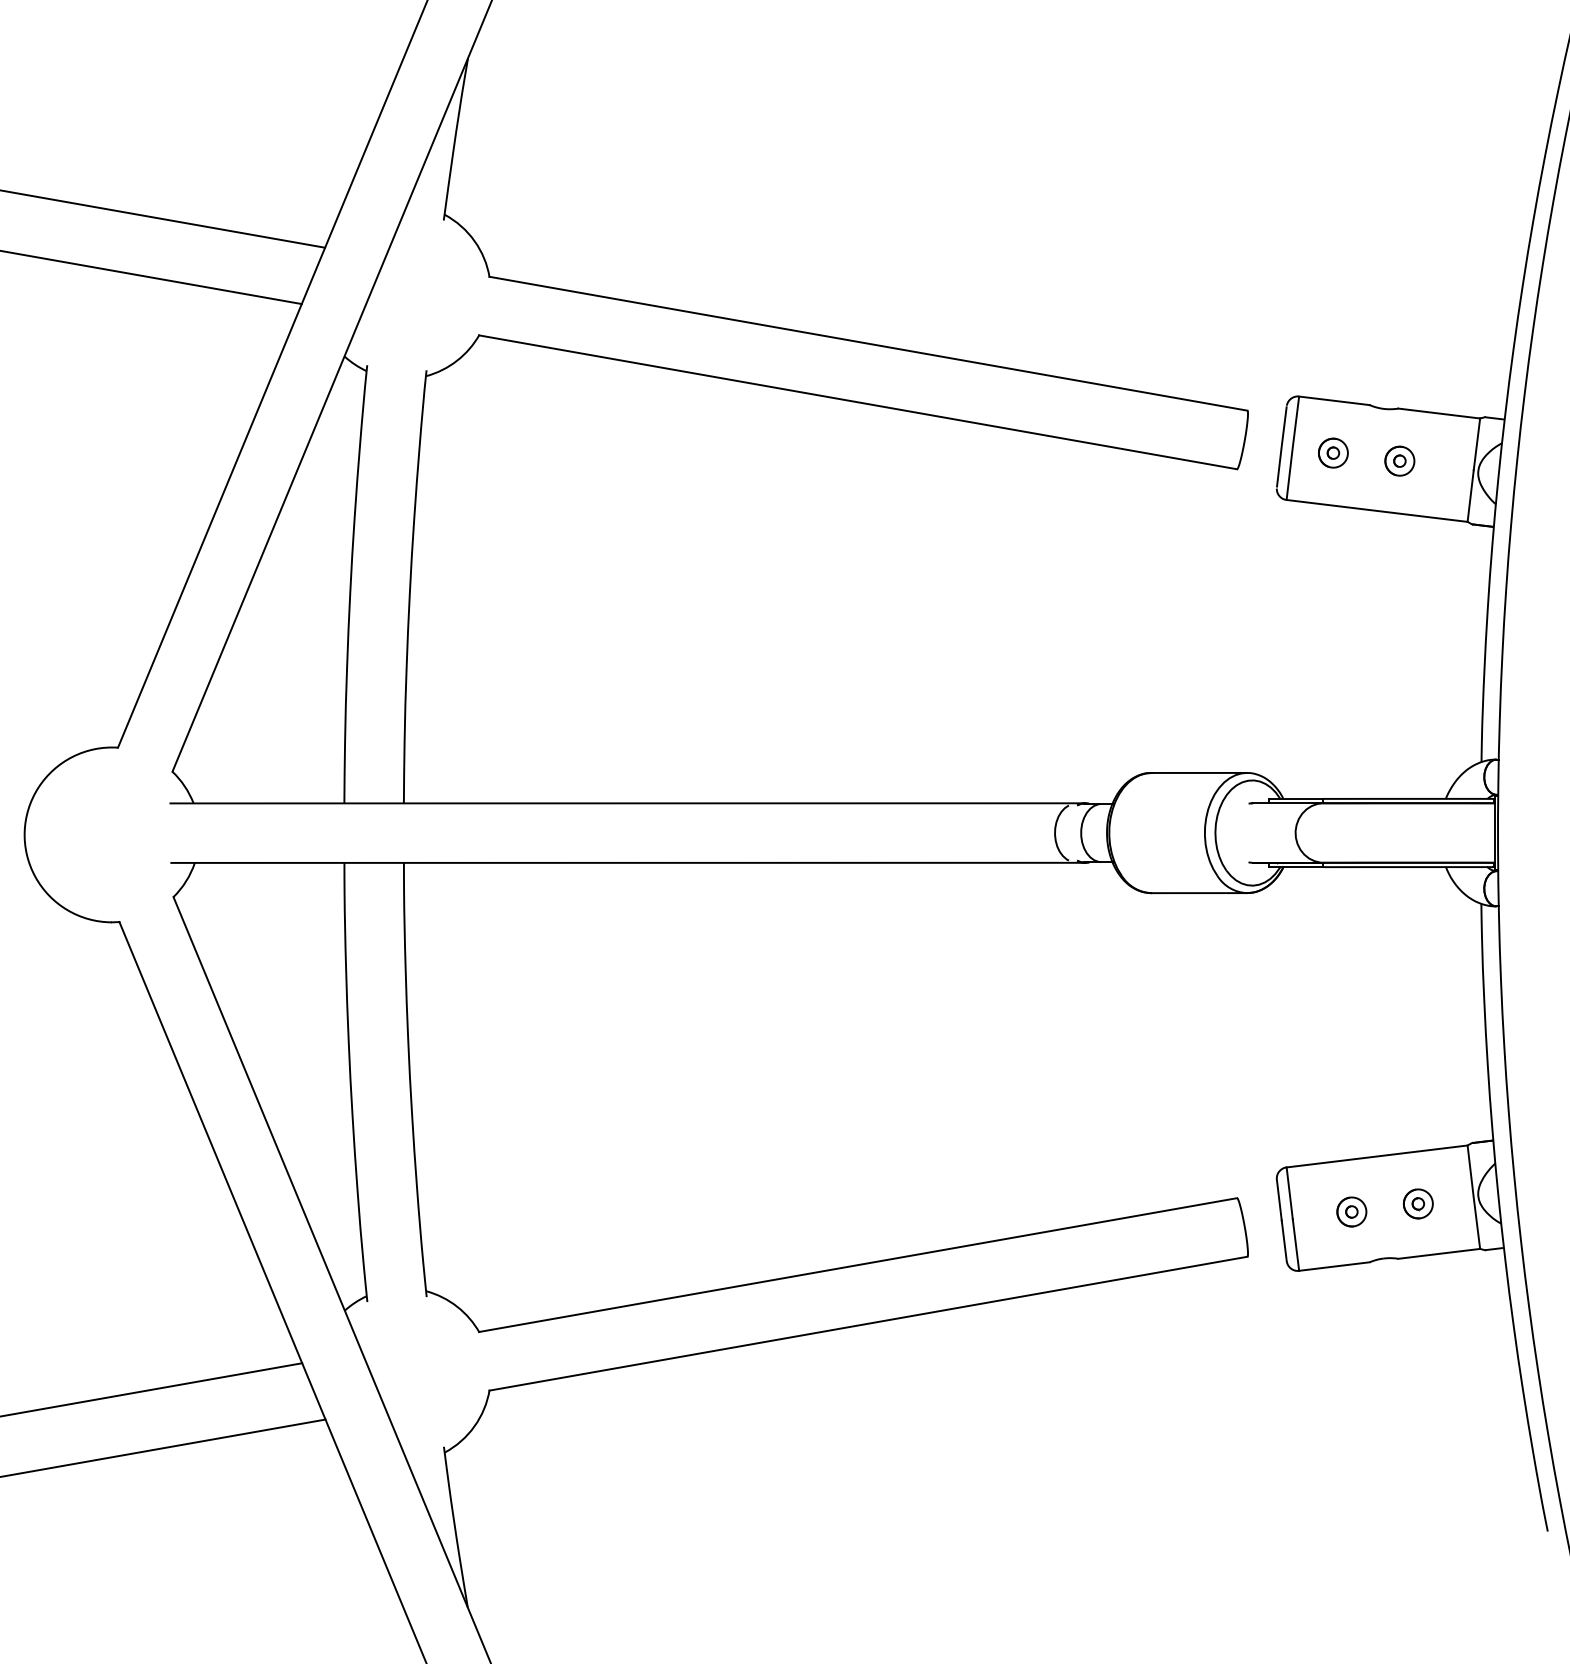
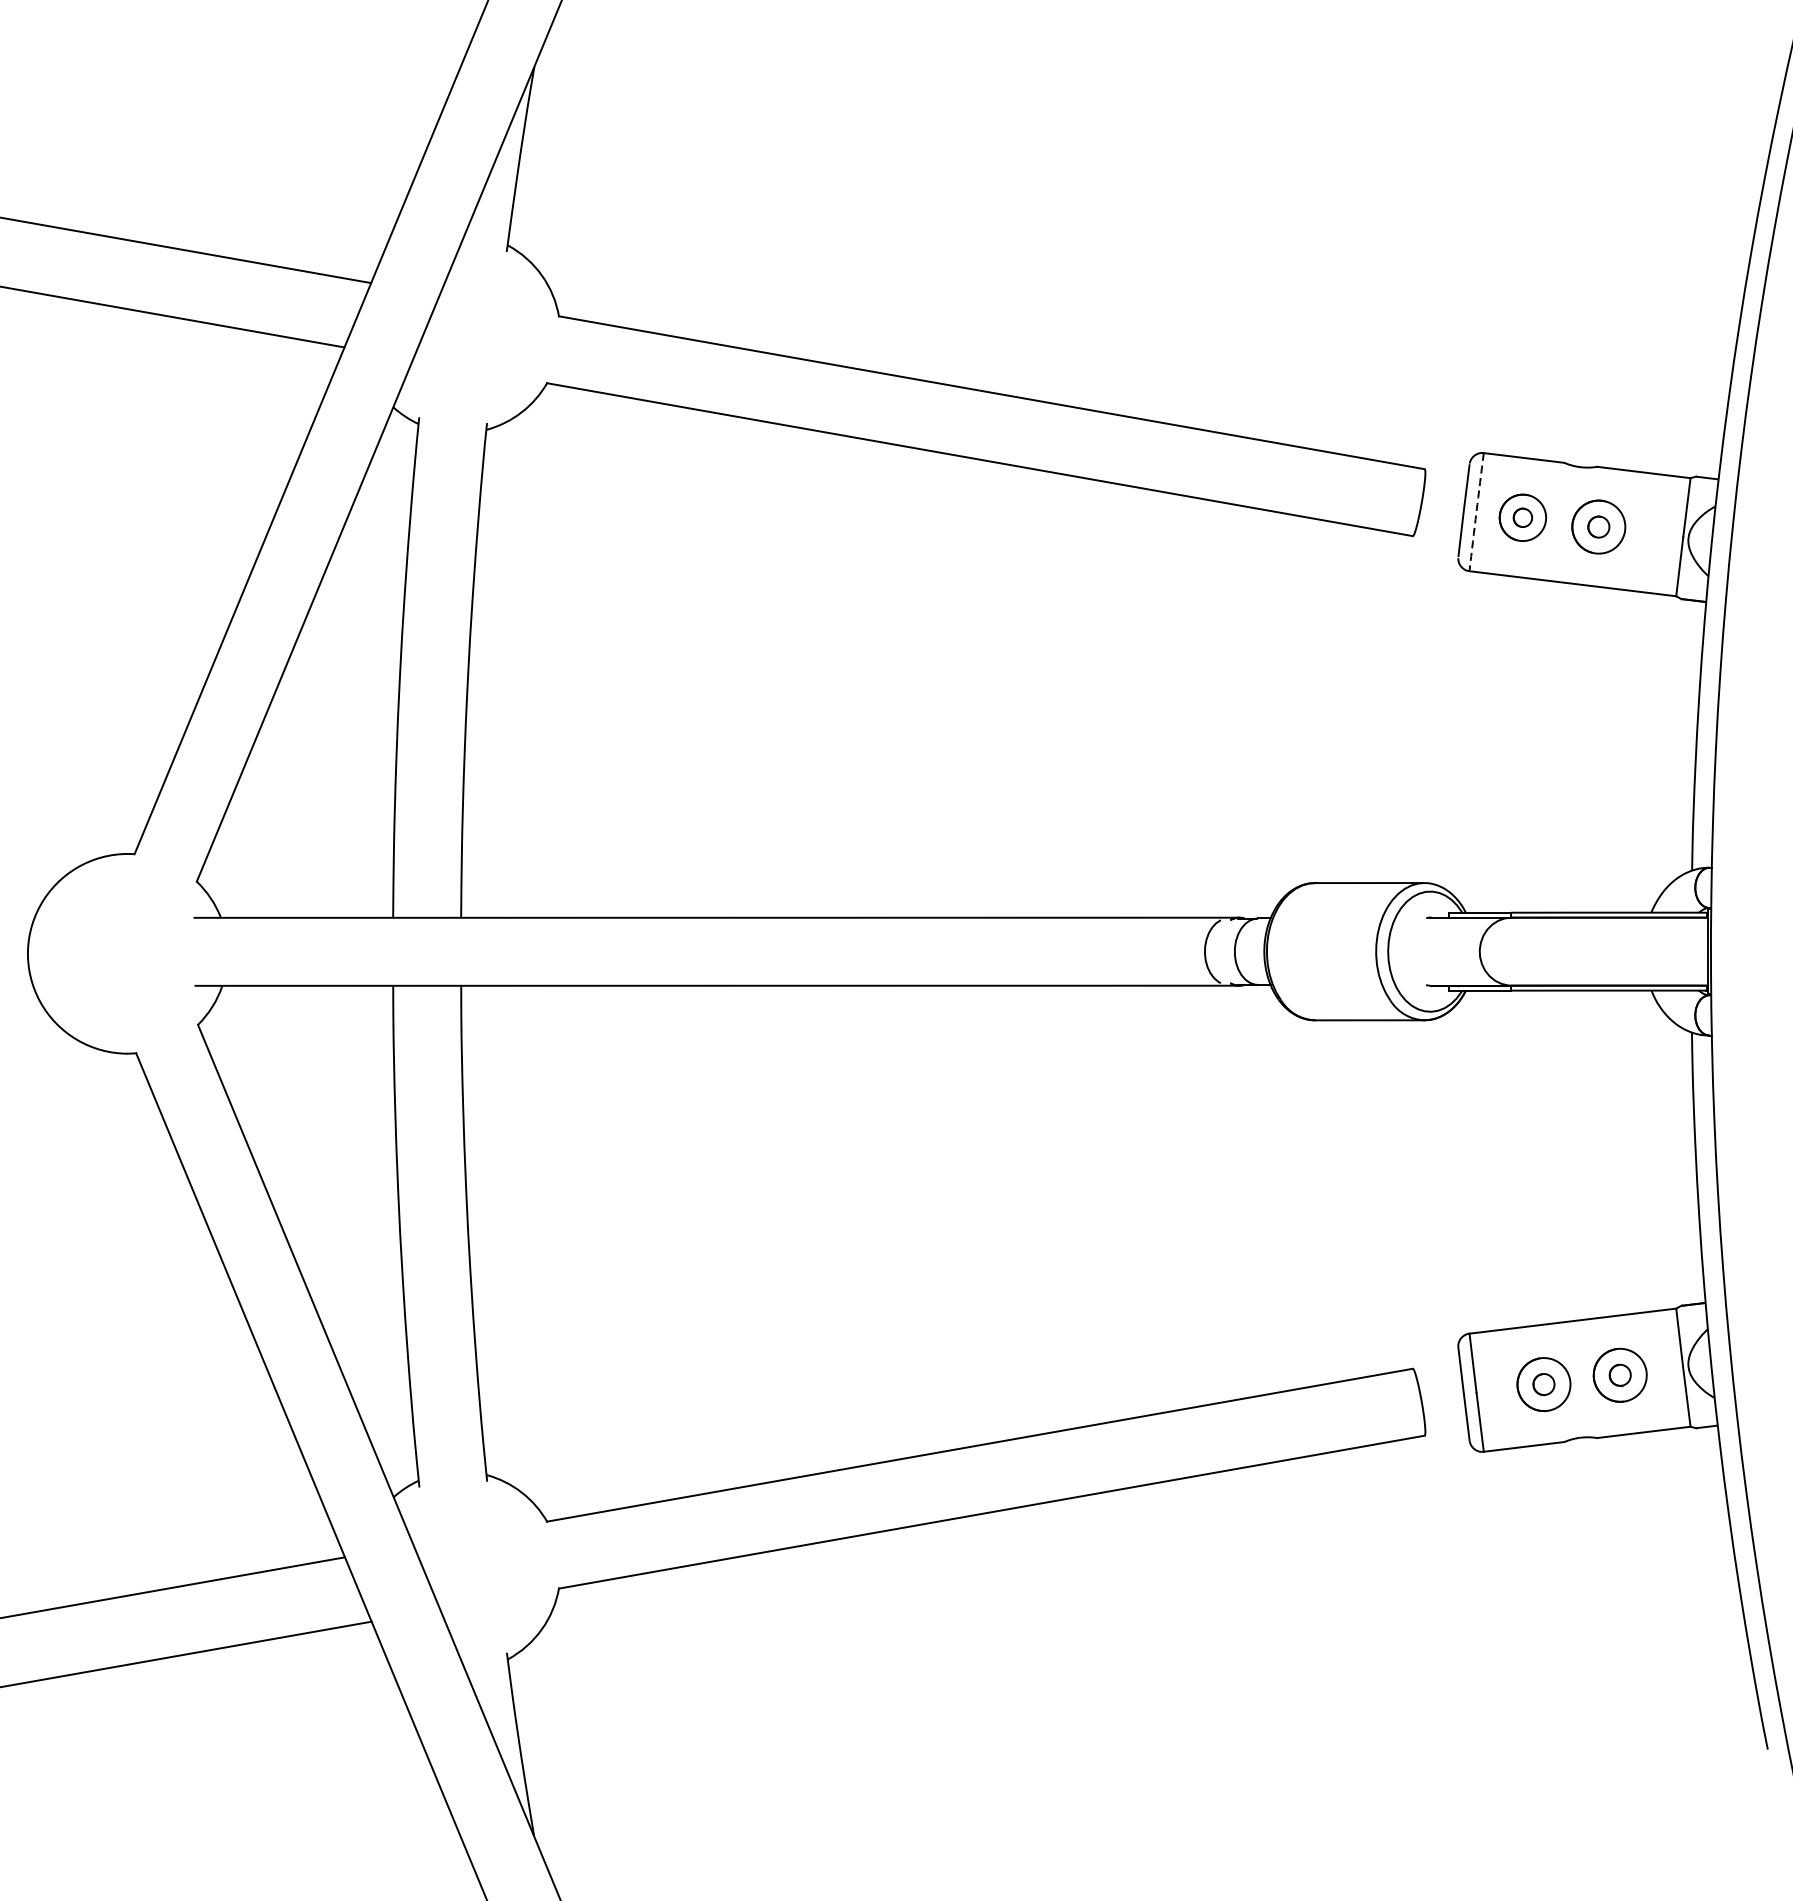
arc: (1292, 448) -> (1476, 512), solid -> dashed
part: (1333, 452) -> (1523, 516), size x1.4
part: (1399, 460) -> (1598, 526), size x1.6
part: (1417, 1203) -> (1619, 1374), size x1.6
part: (1351, 1211) -> (1543, 1384), size x1.6

